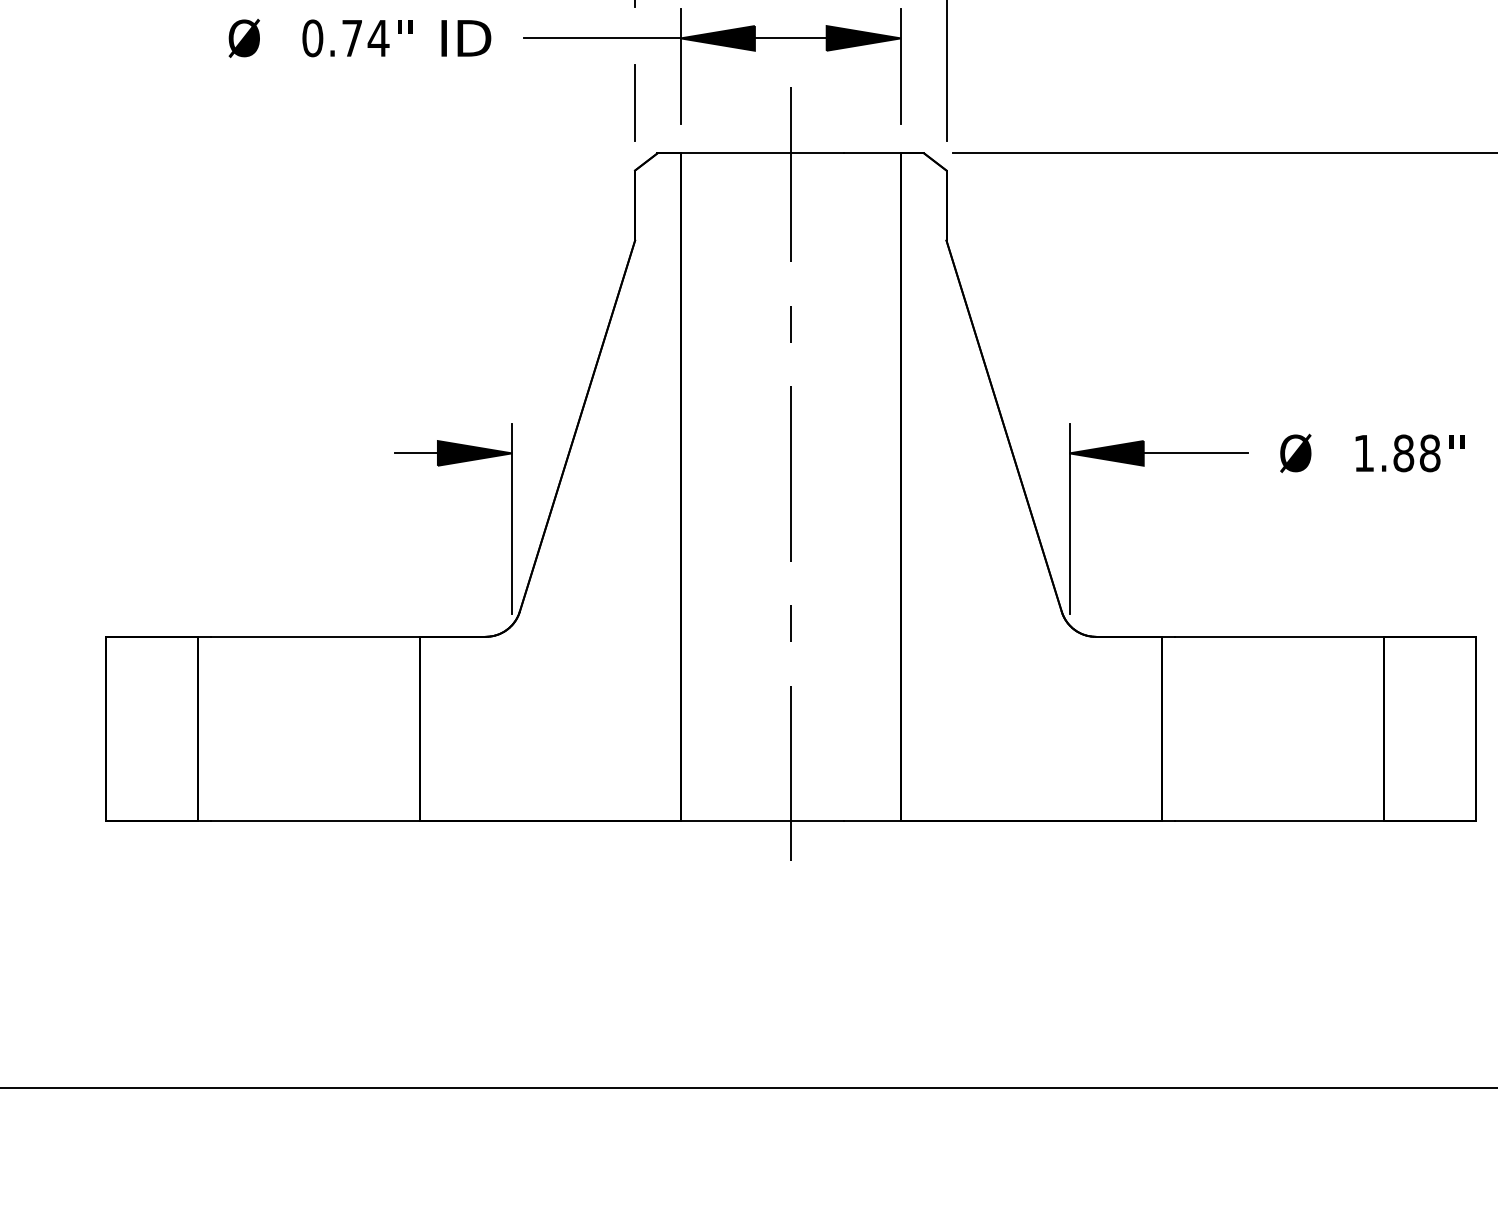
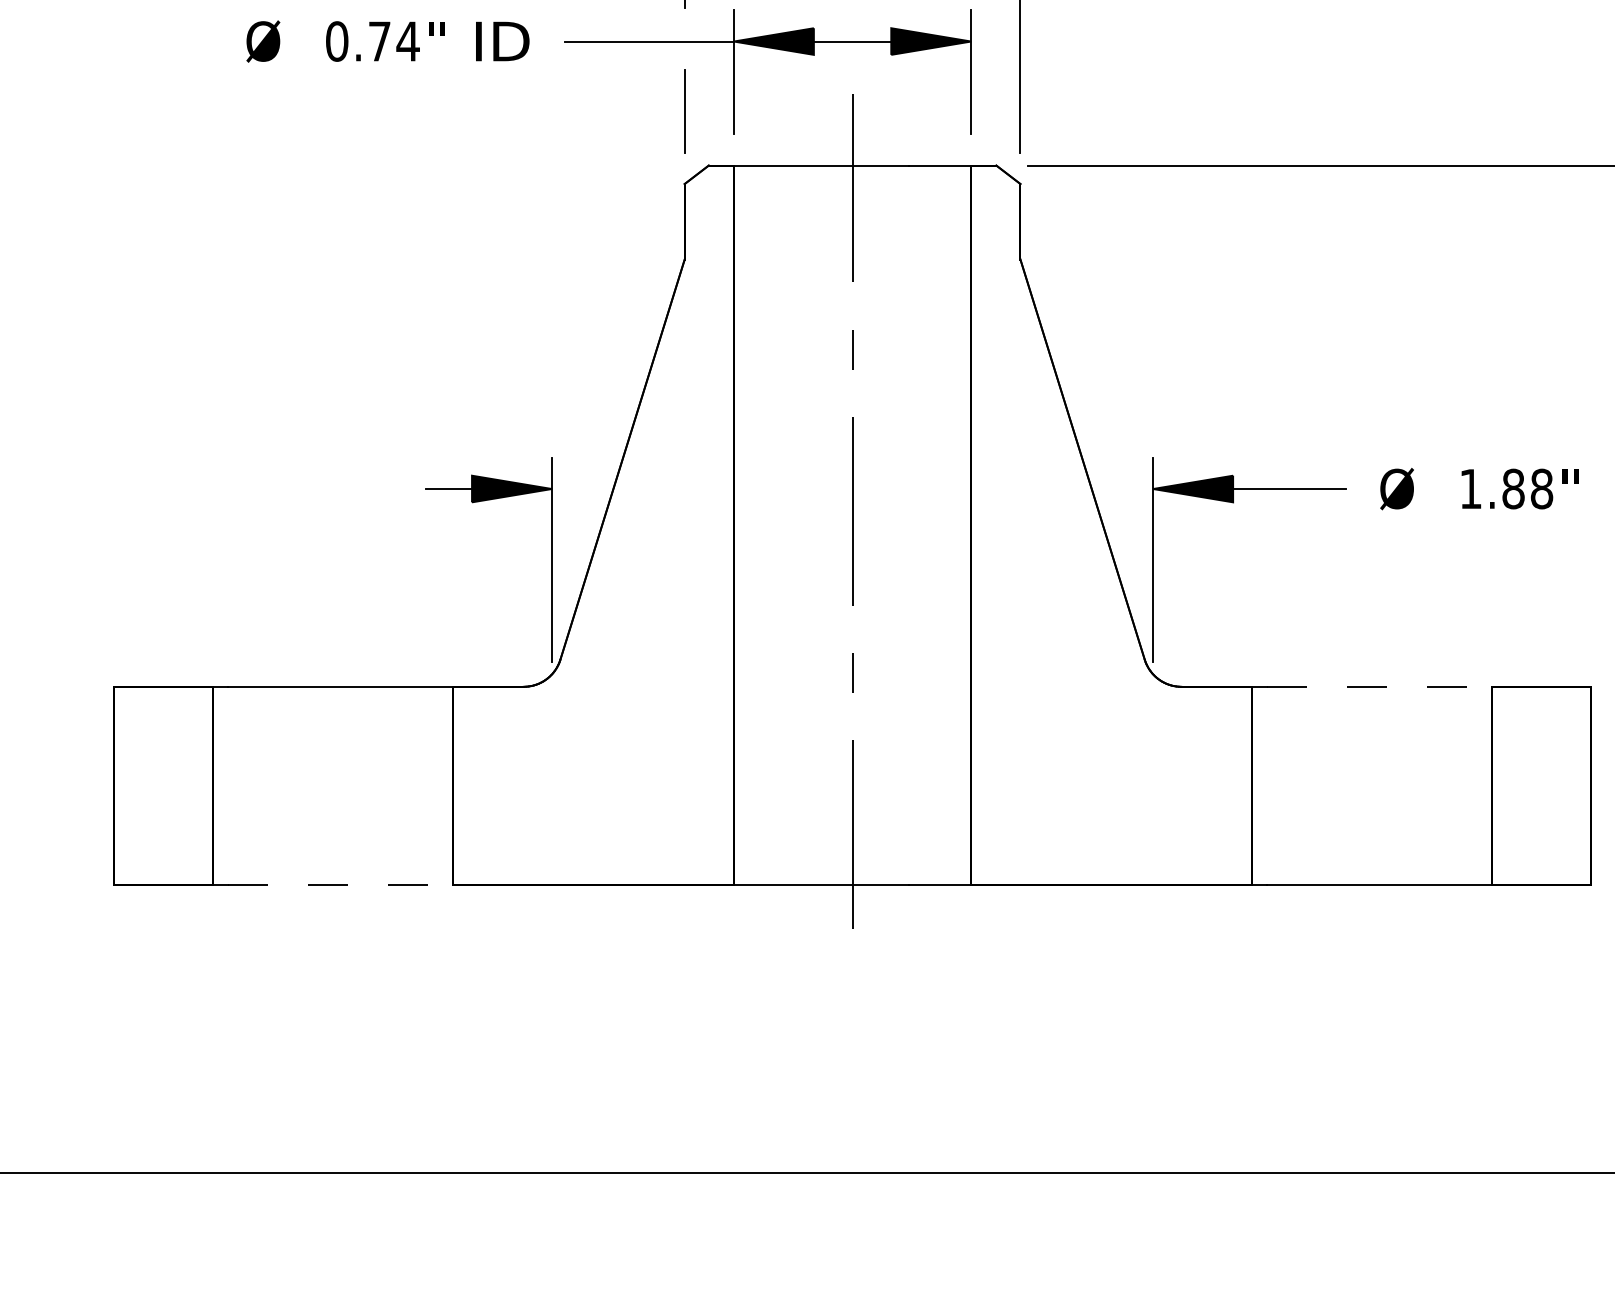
line: (1279, 636) -> (1379, 686), solid -> dashed
line: (315, 821) -> (340, 885), solid -> dashed

